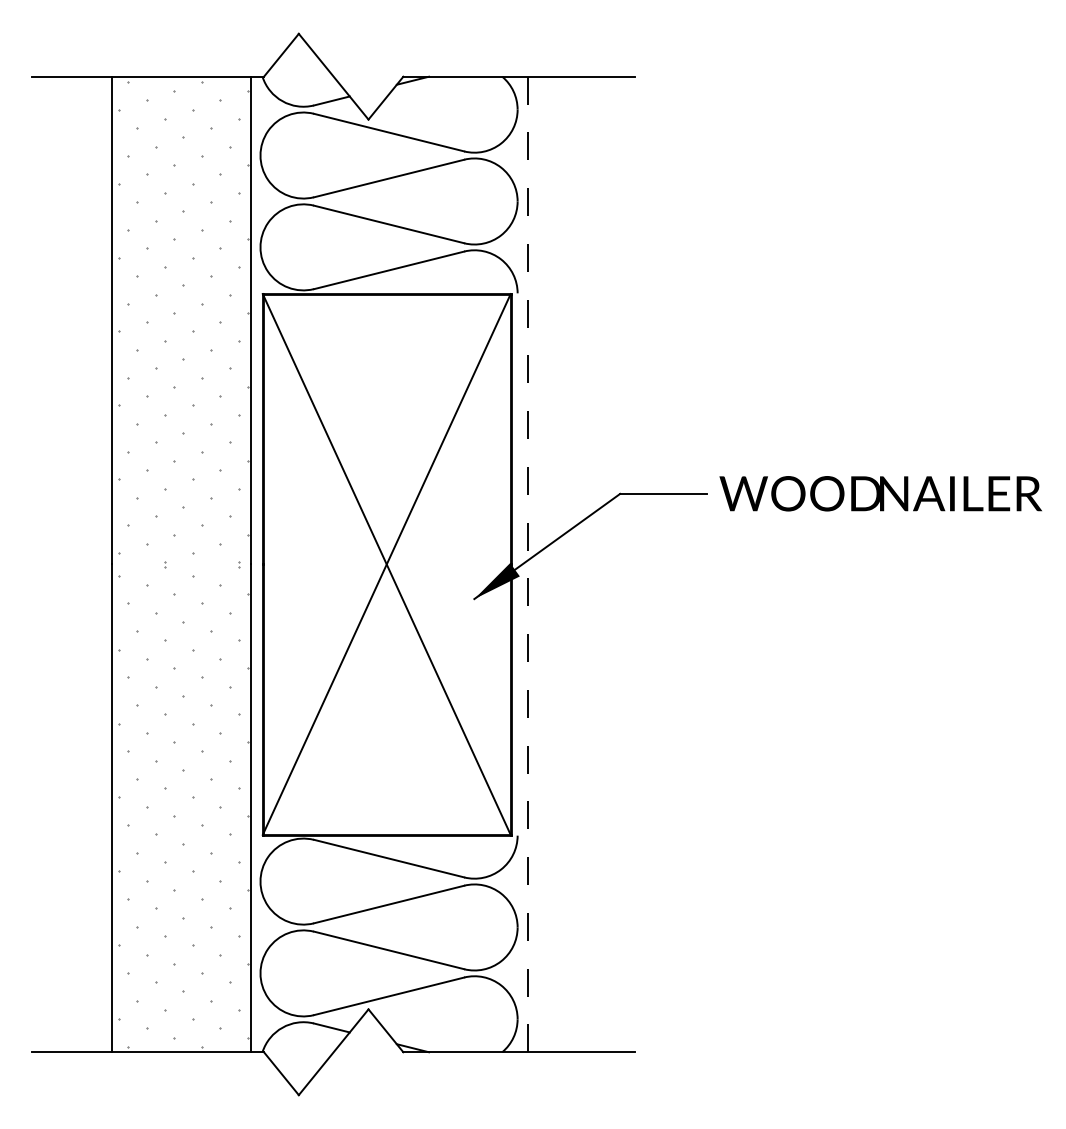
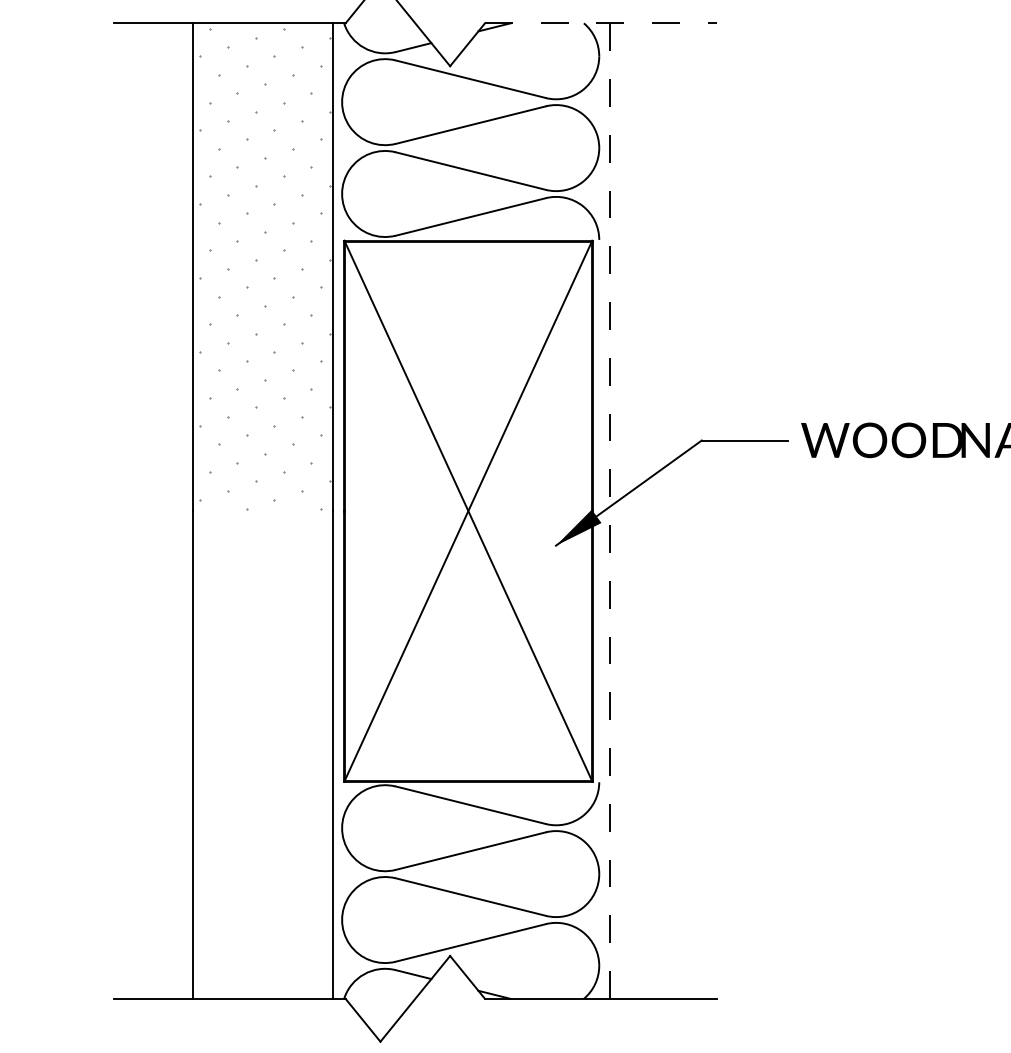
line: (519, 76) -> (601, 23), solid -> dashed
hatch: (183, 806) -> (265, 753), removed

